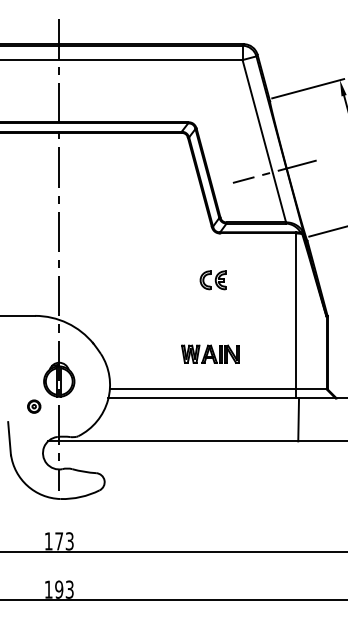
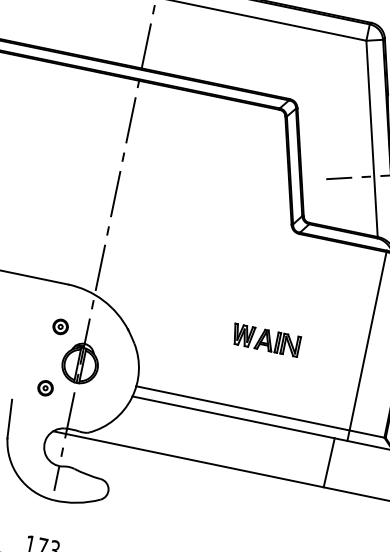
part: (212, 280) -> (279, 286), removed
part: (36, 352) -> (61, 326), added
part: (210, 353) -> (266, 339), moved
line: (298, 419) -> (329, 462), moved

